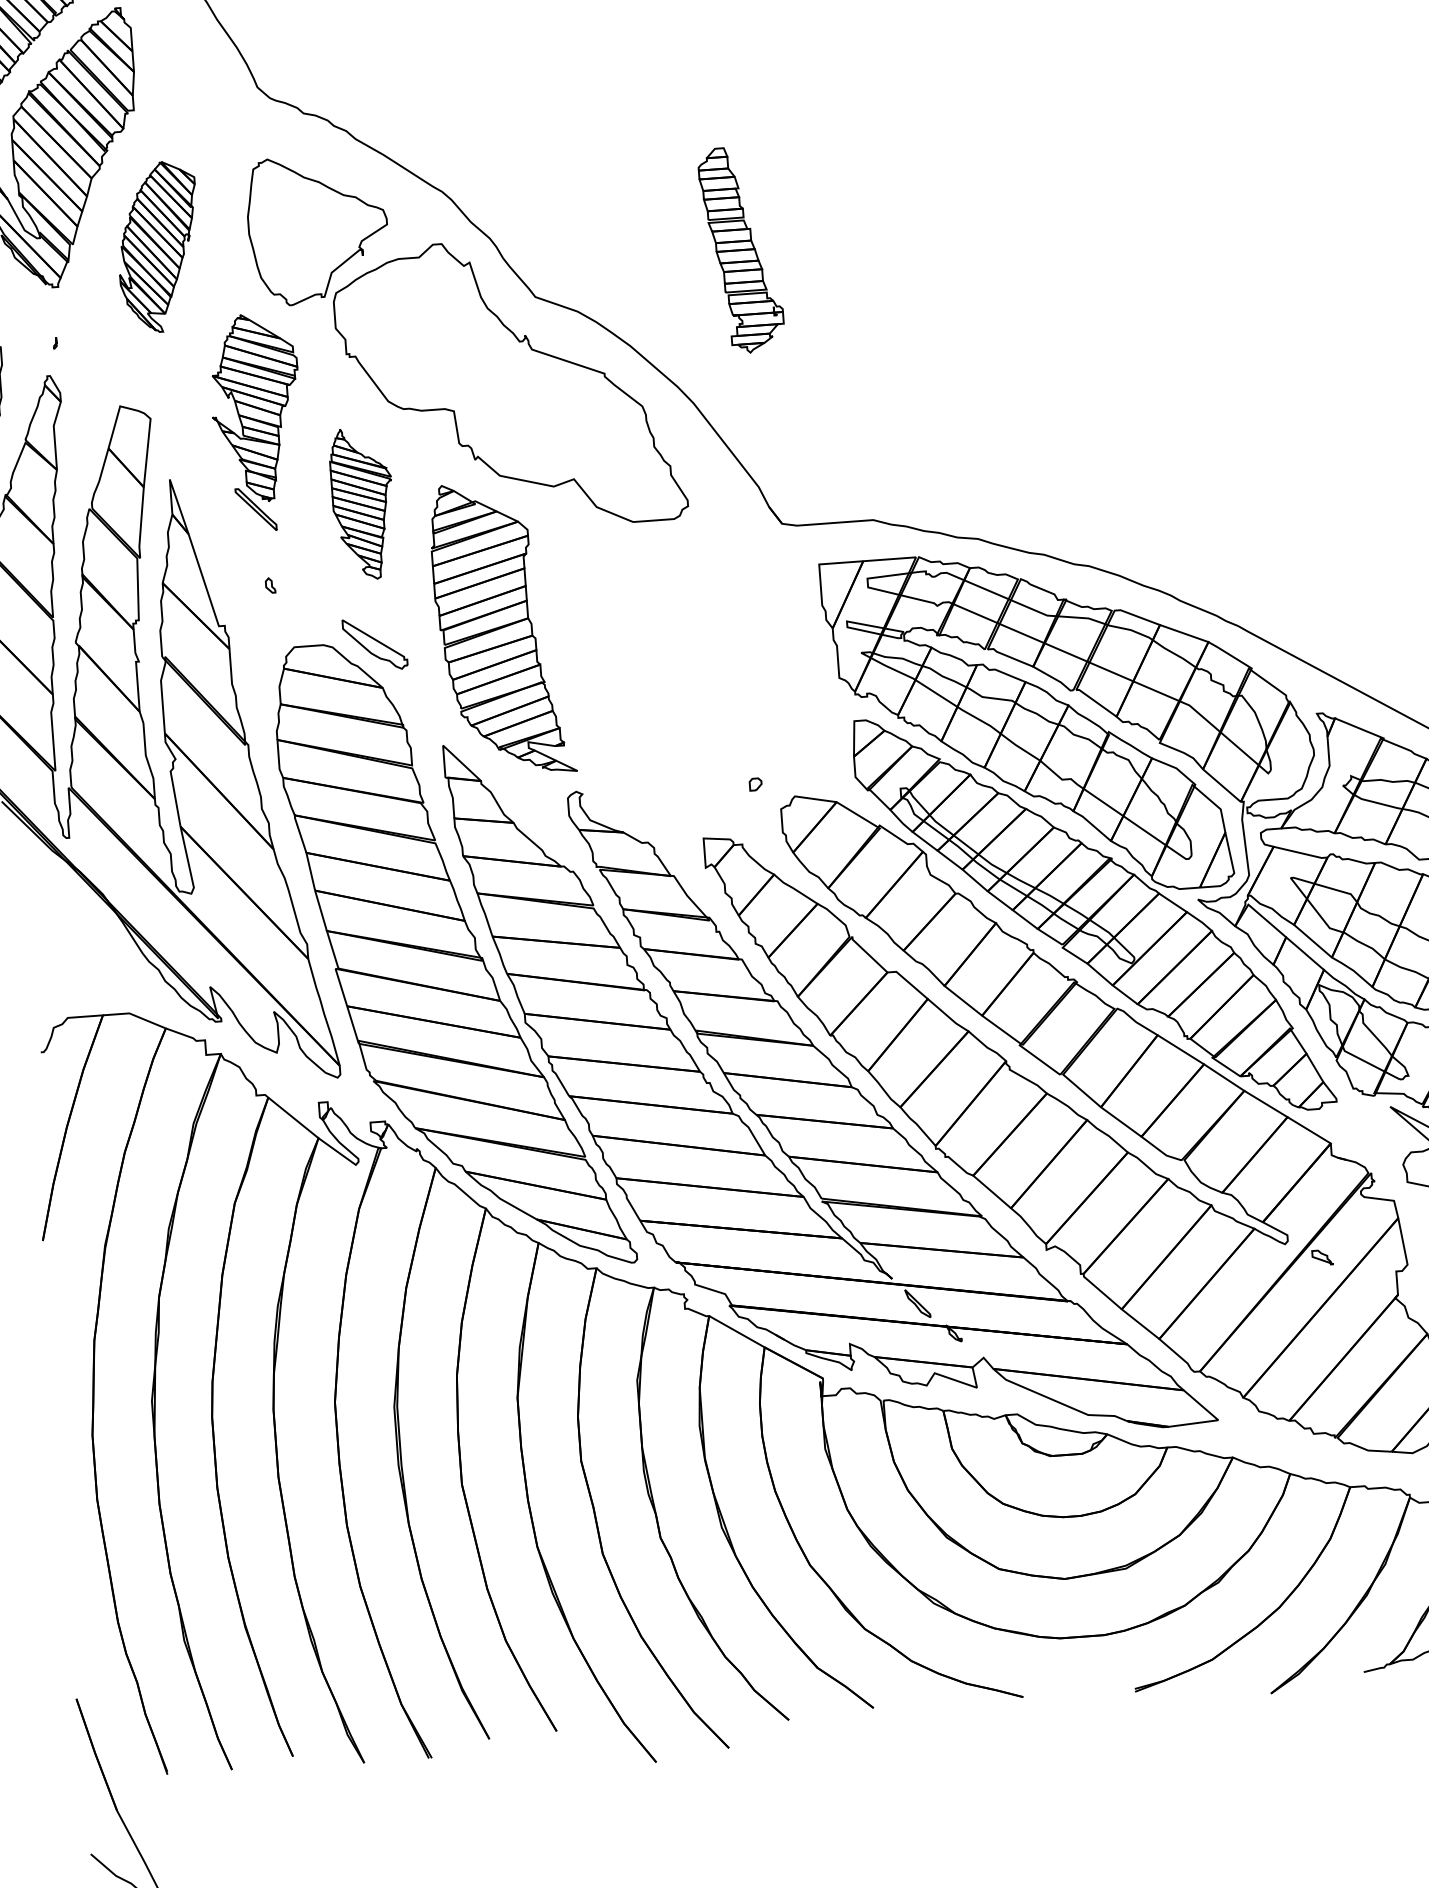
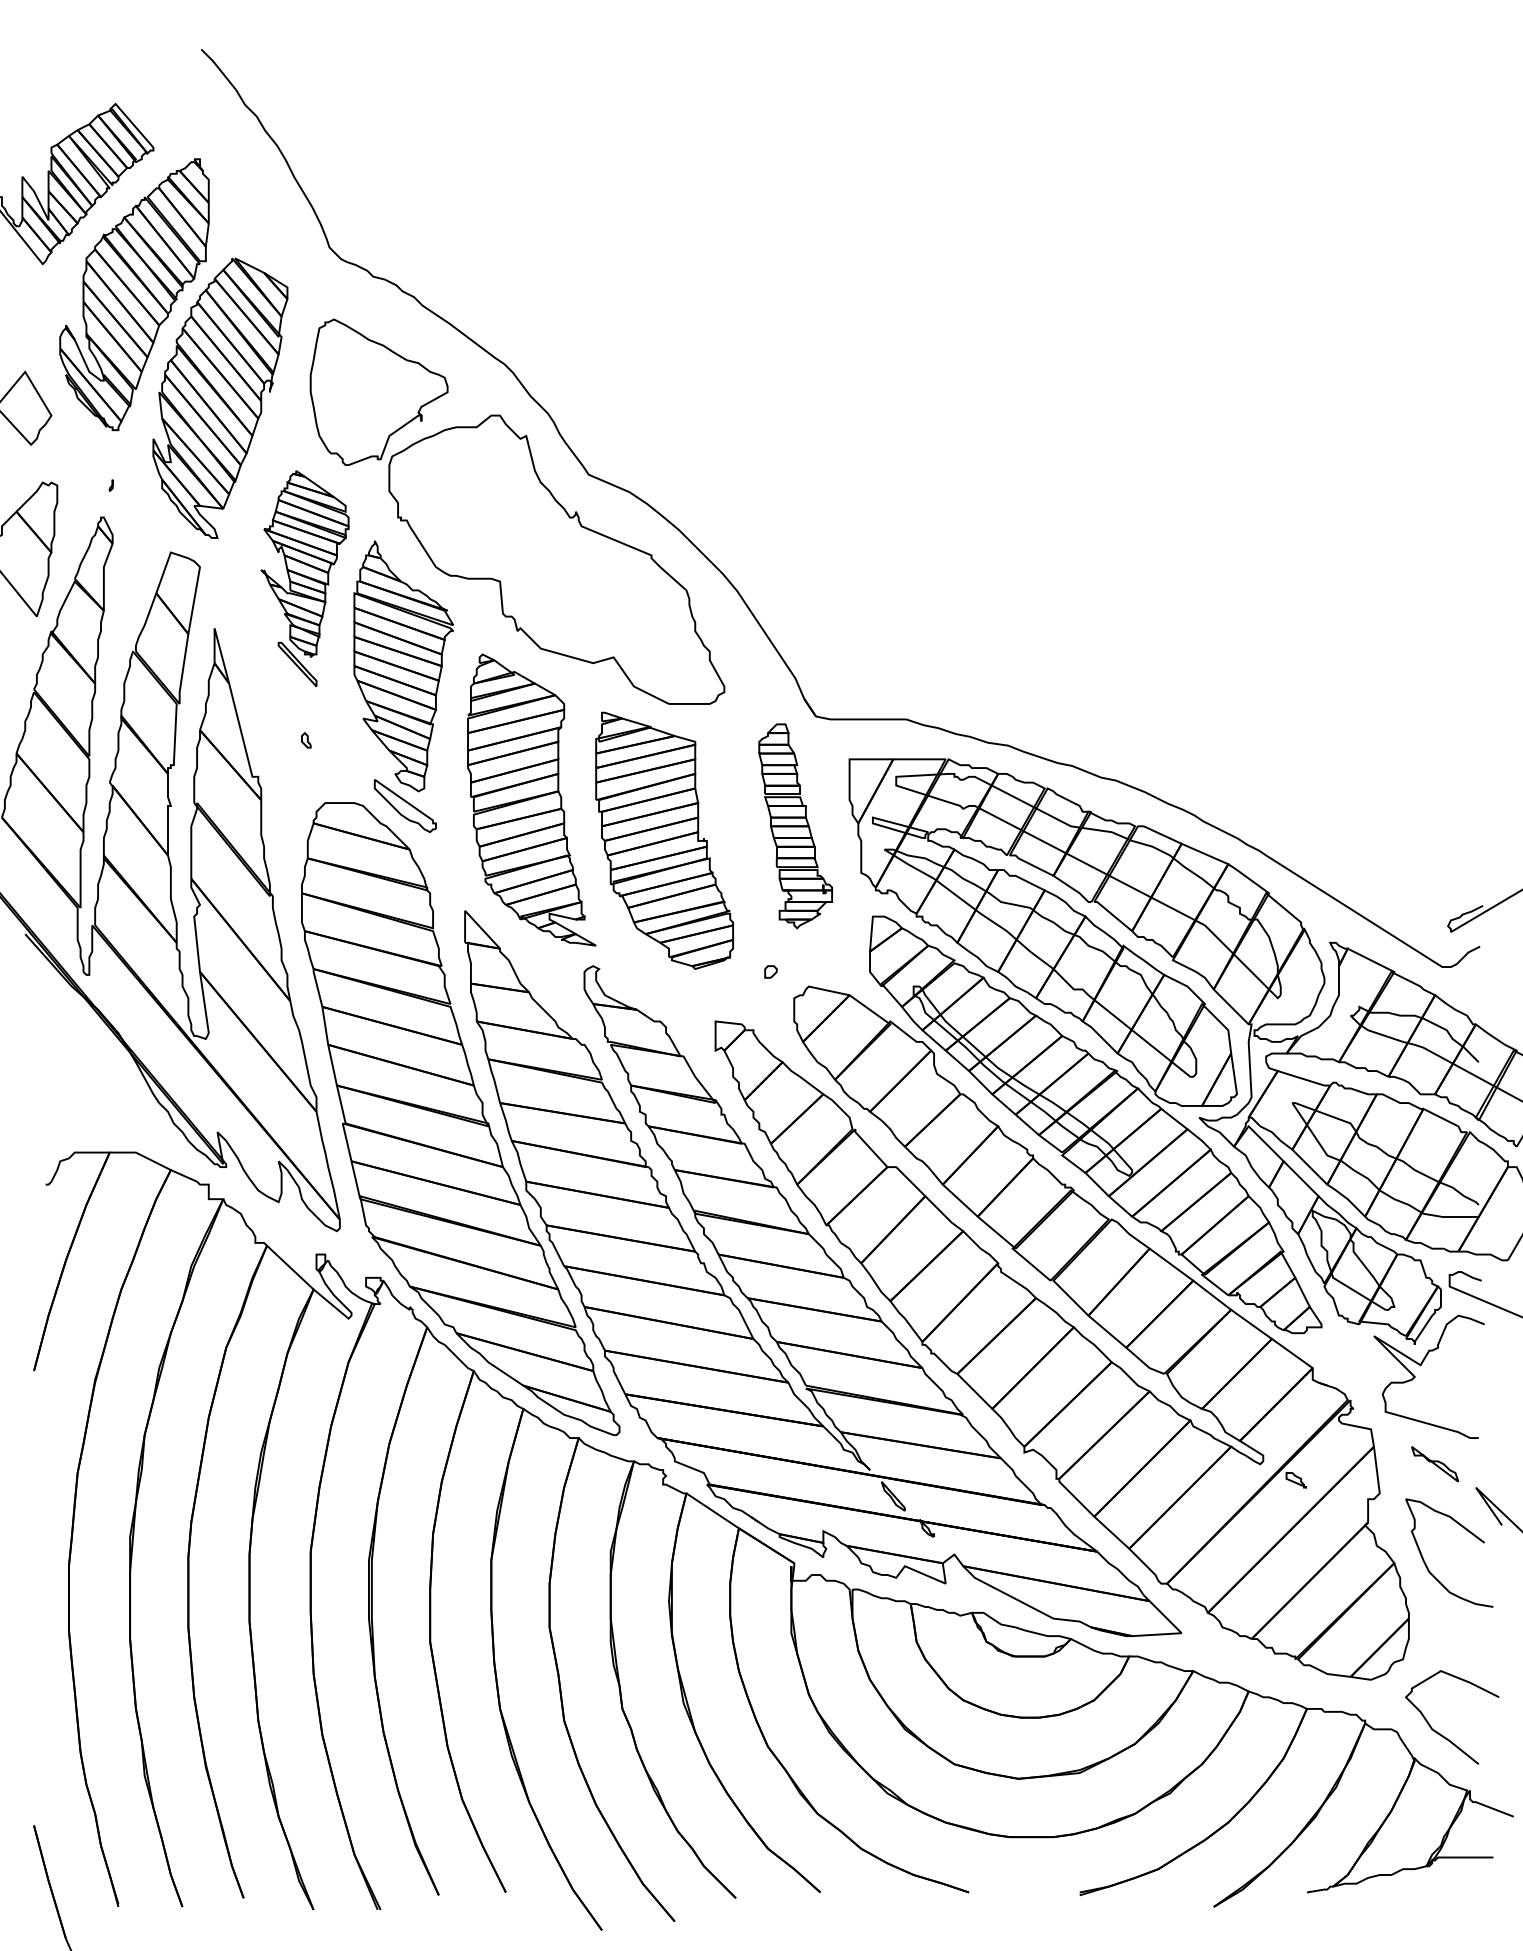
part: (158, 246) -> (220, 397), size x1.67
part: (741, 250) -> (795, 826), moved
part: (362, 503) -> (403, 666), size x1.67
part: (638, 659) -> (664, 840), added

